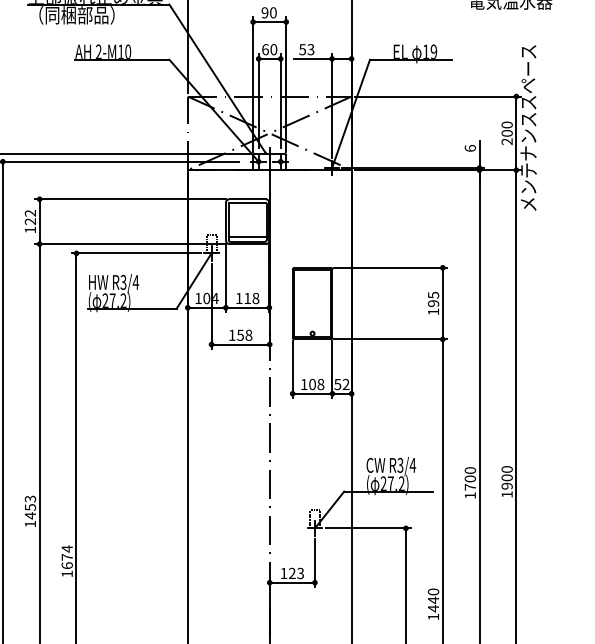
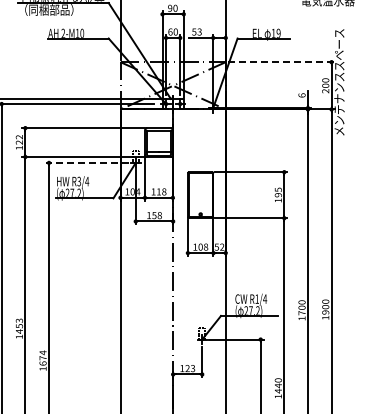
line: (438, 97) -> (281, 62), solid -> dashed
line: (134, 252) -> (86, 162), solid -> dashed
text: (399, 464) -> (256, 298), R3/4 -> R1/4

